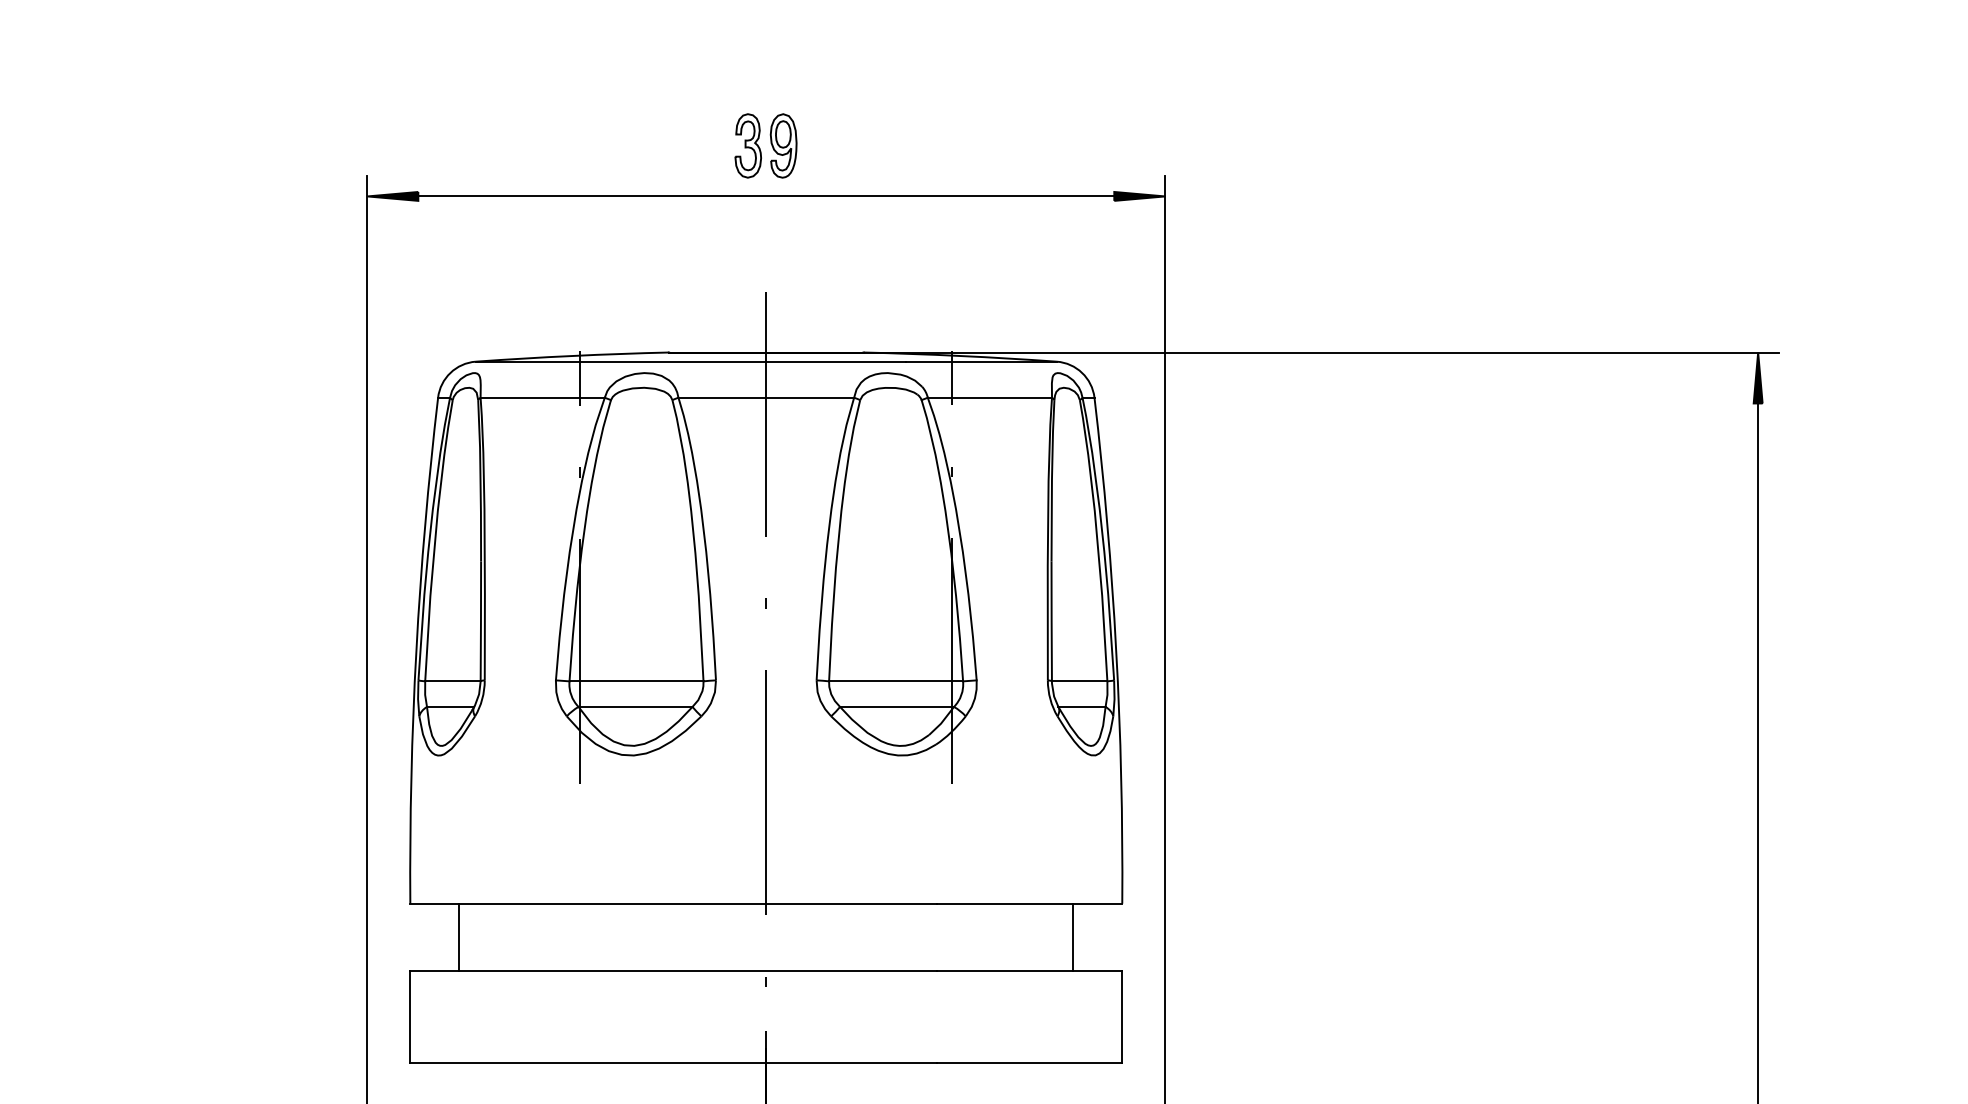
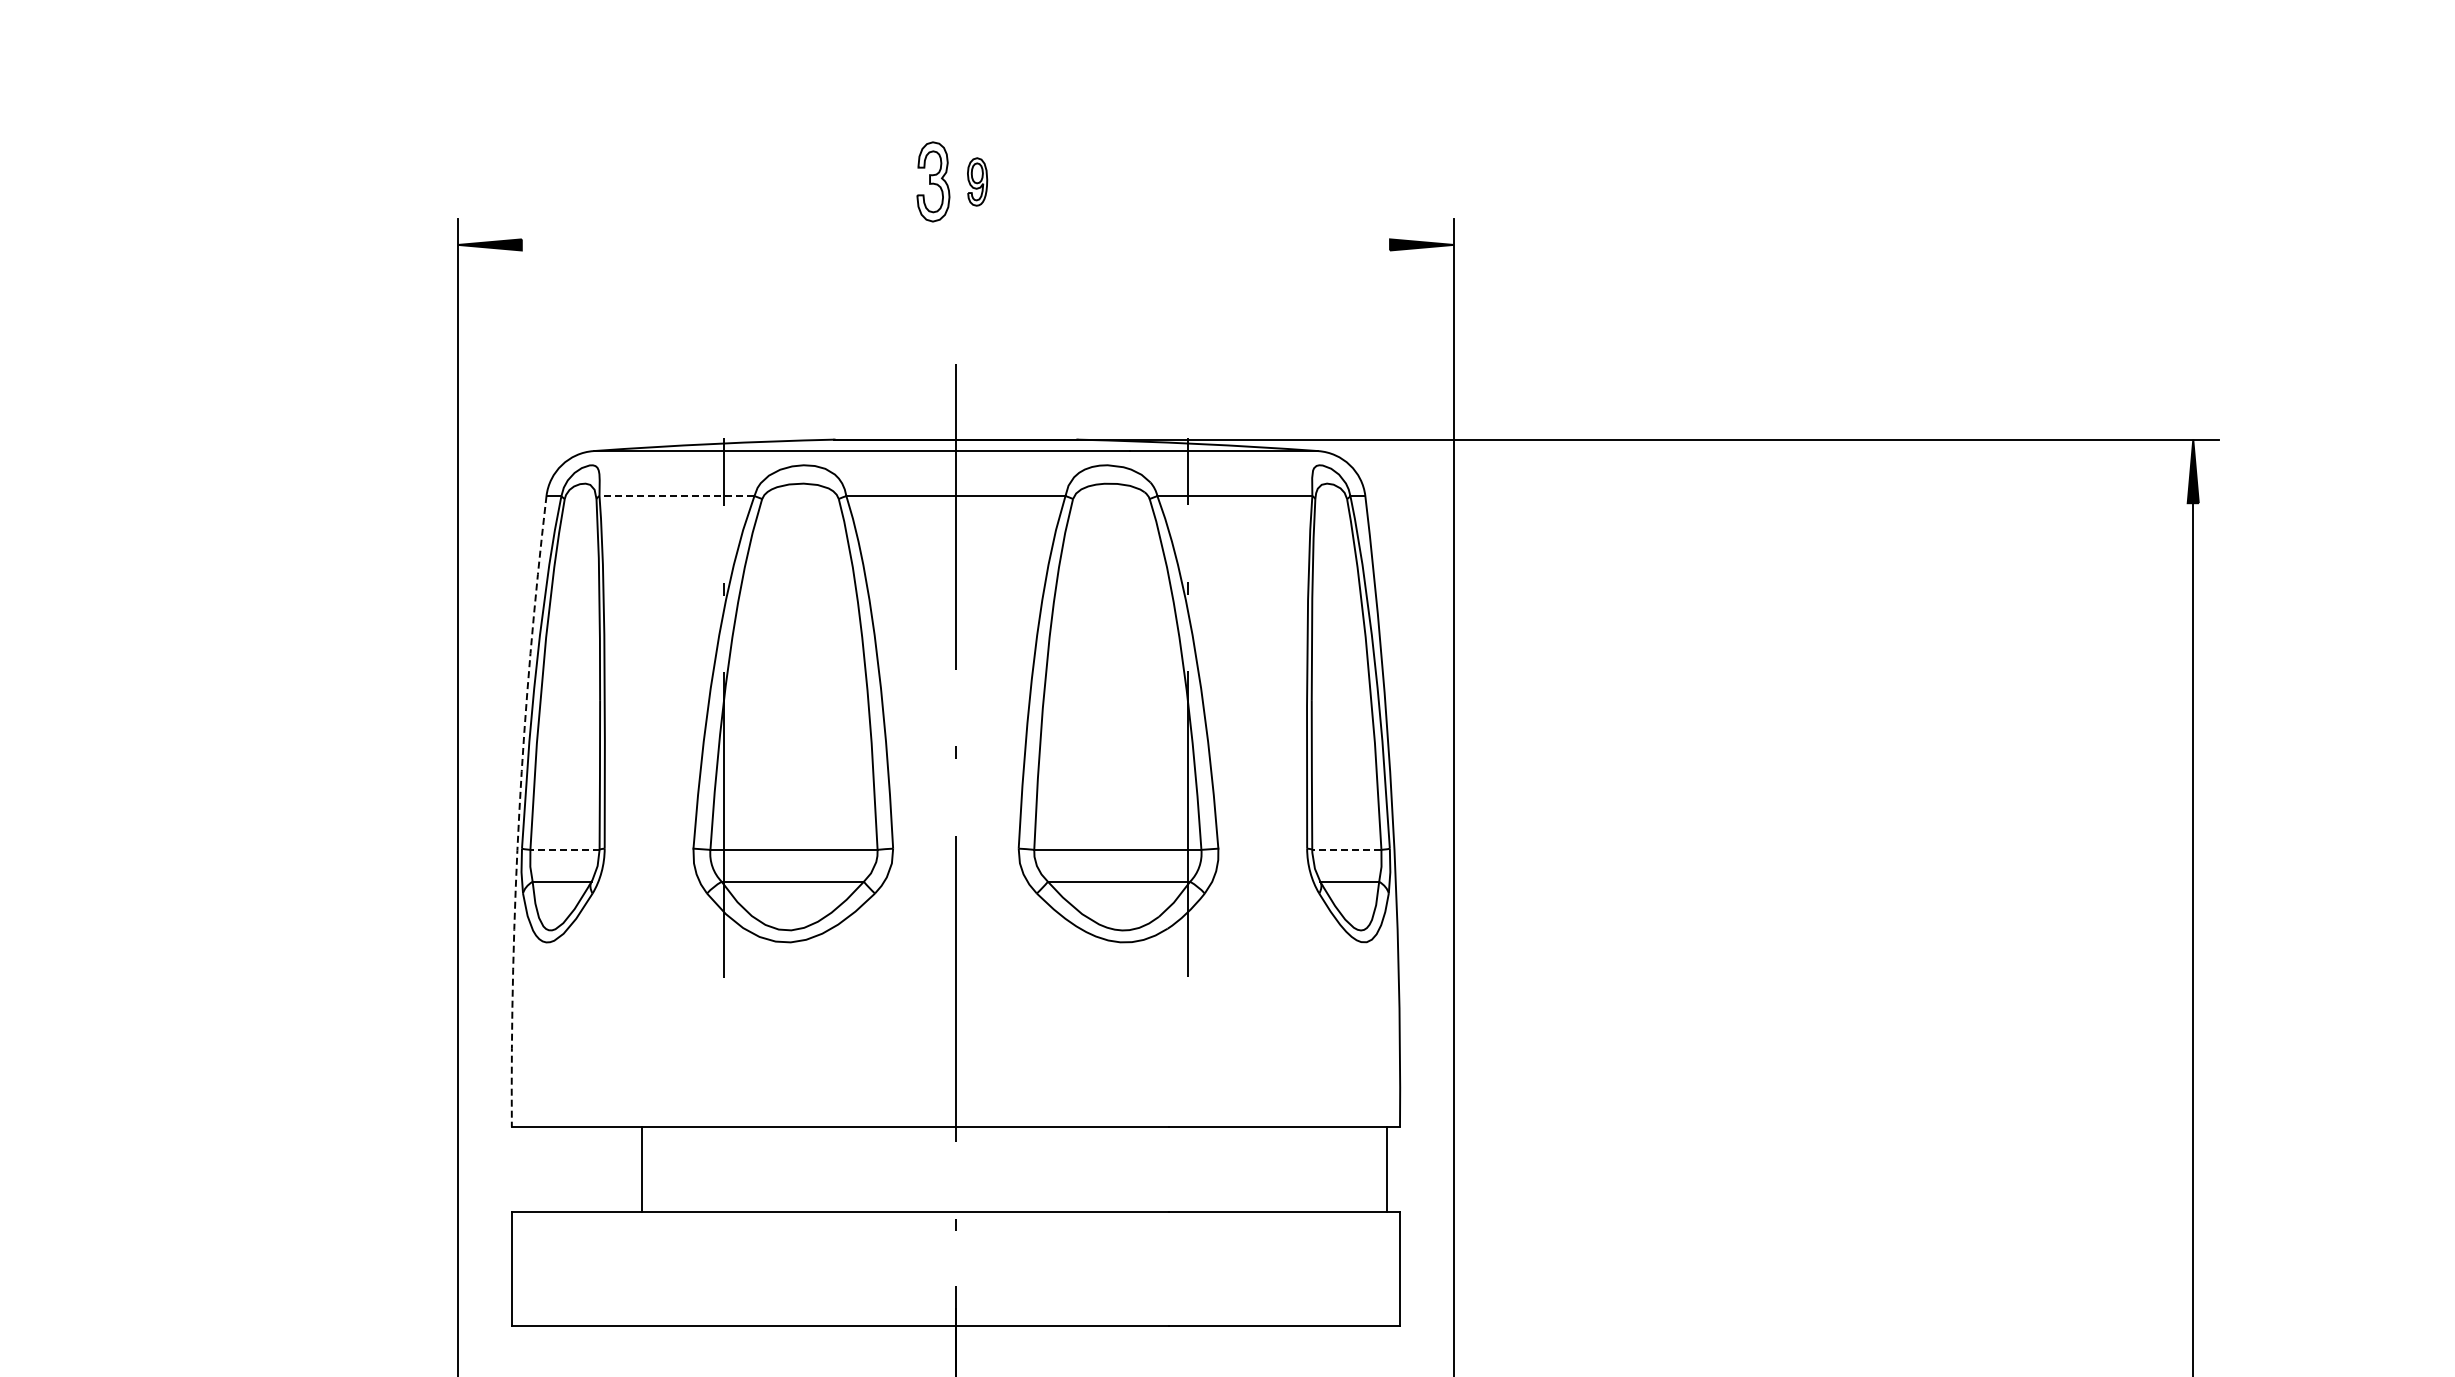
part: (783, 145) -> (977, 181), size x0.6
line: (765, 196) -> (955, 244), removed
line: (542, 398) -> (676, 496), solid -> dashed
arc: (416, 650) -> (519, 811), solid -> dashed
line: (453, 681) -> (565, 849), solid -> dashed
line: (1079, 681) -> (1346, 849), solid -> dashed
line: (459, 937) -> (642, 1169), moved
line: (1072, 937) -> (1386, 1169), moved

